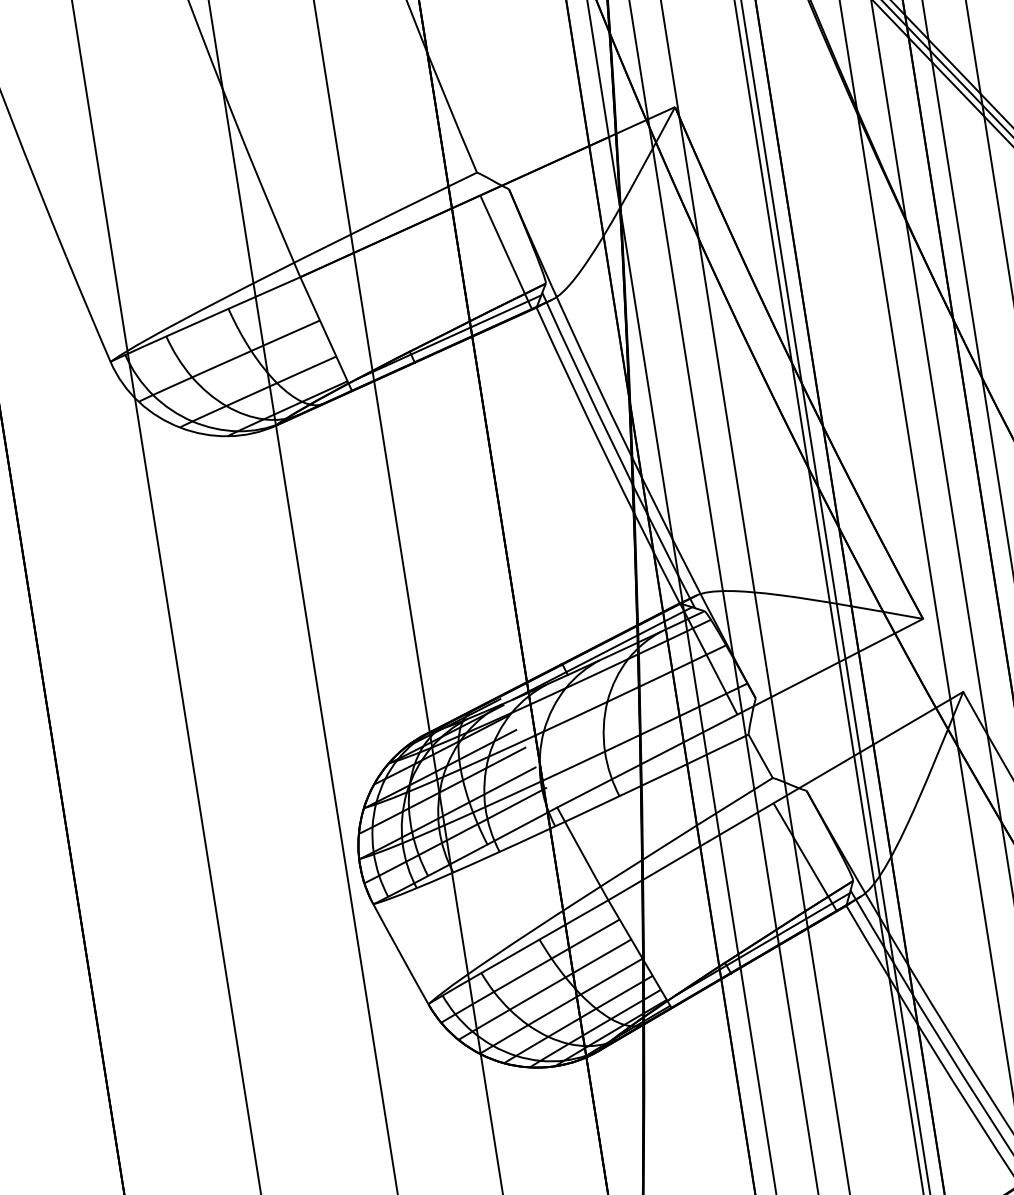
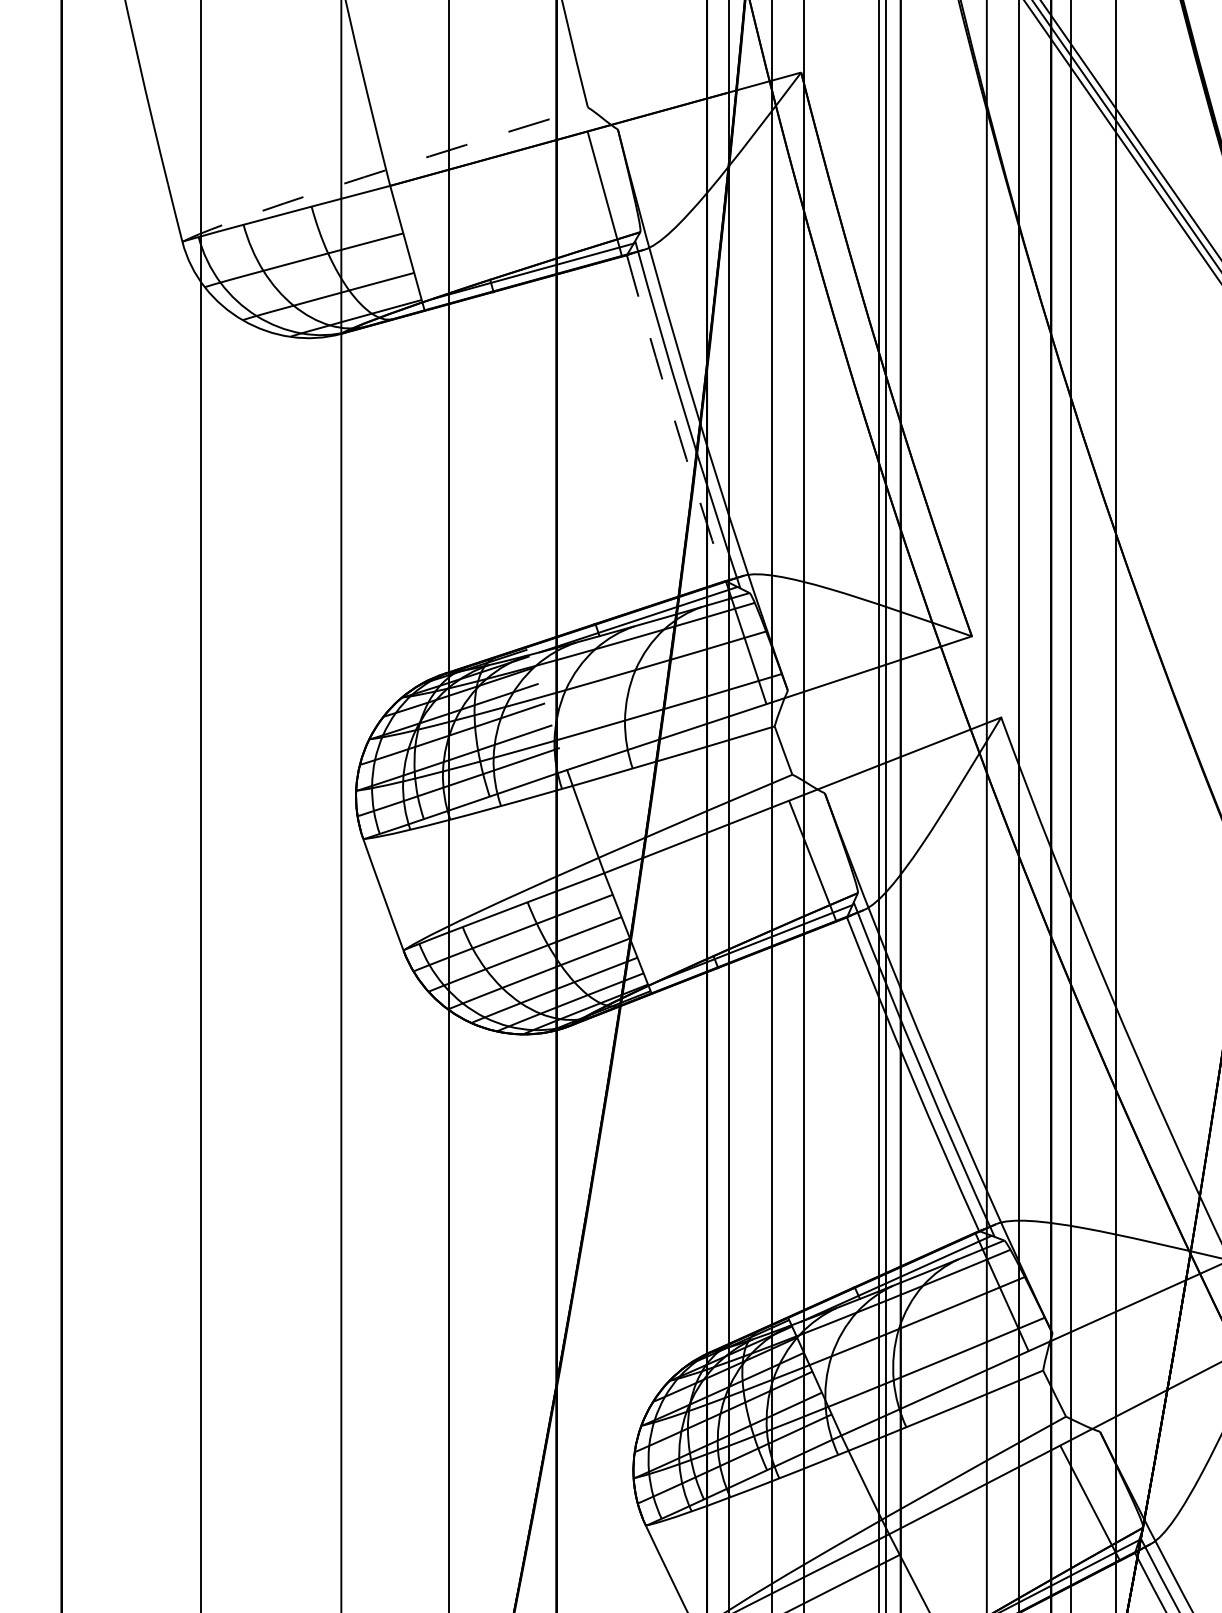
arc: (286, 266) -> (377, 172), solid -> dashed
arc: (606, 456) -> (674, 418), solid -> dashed

